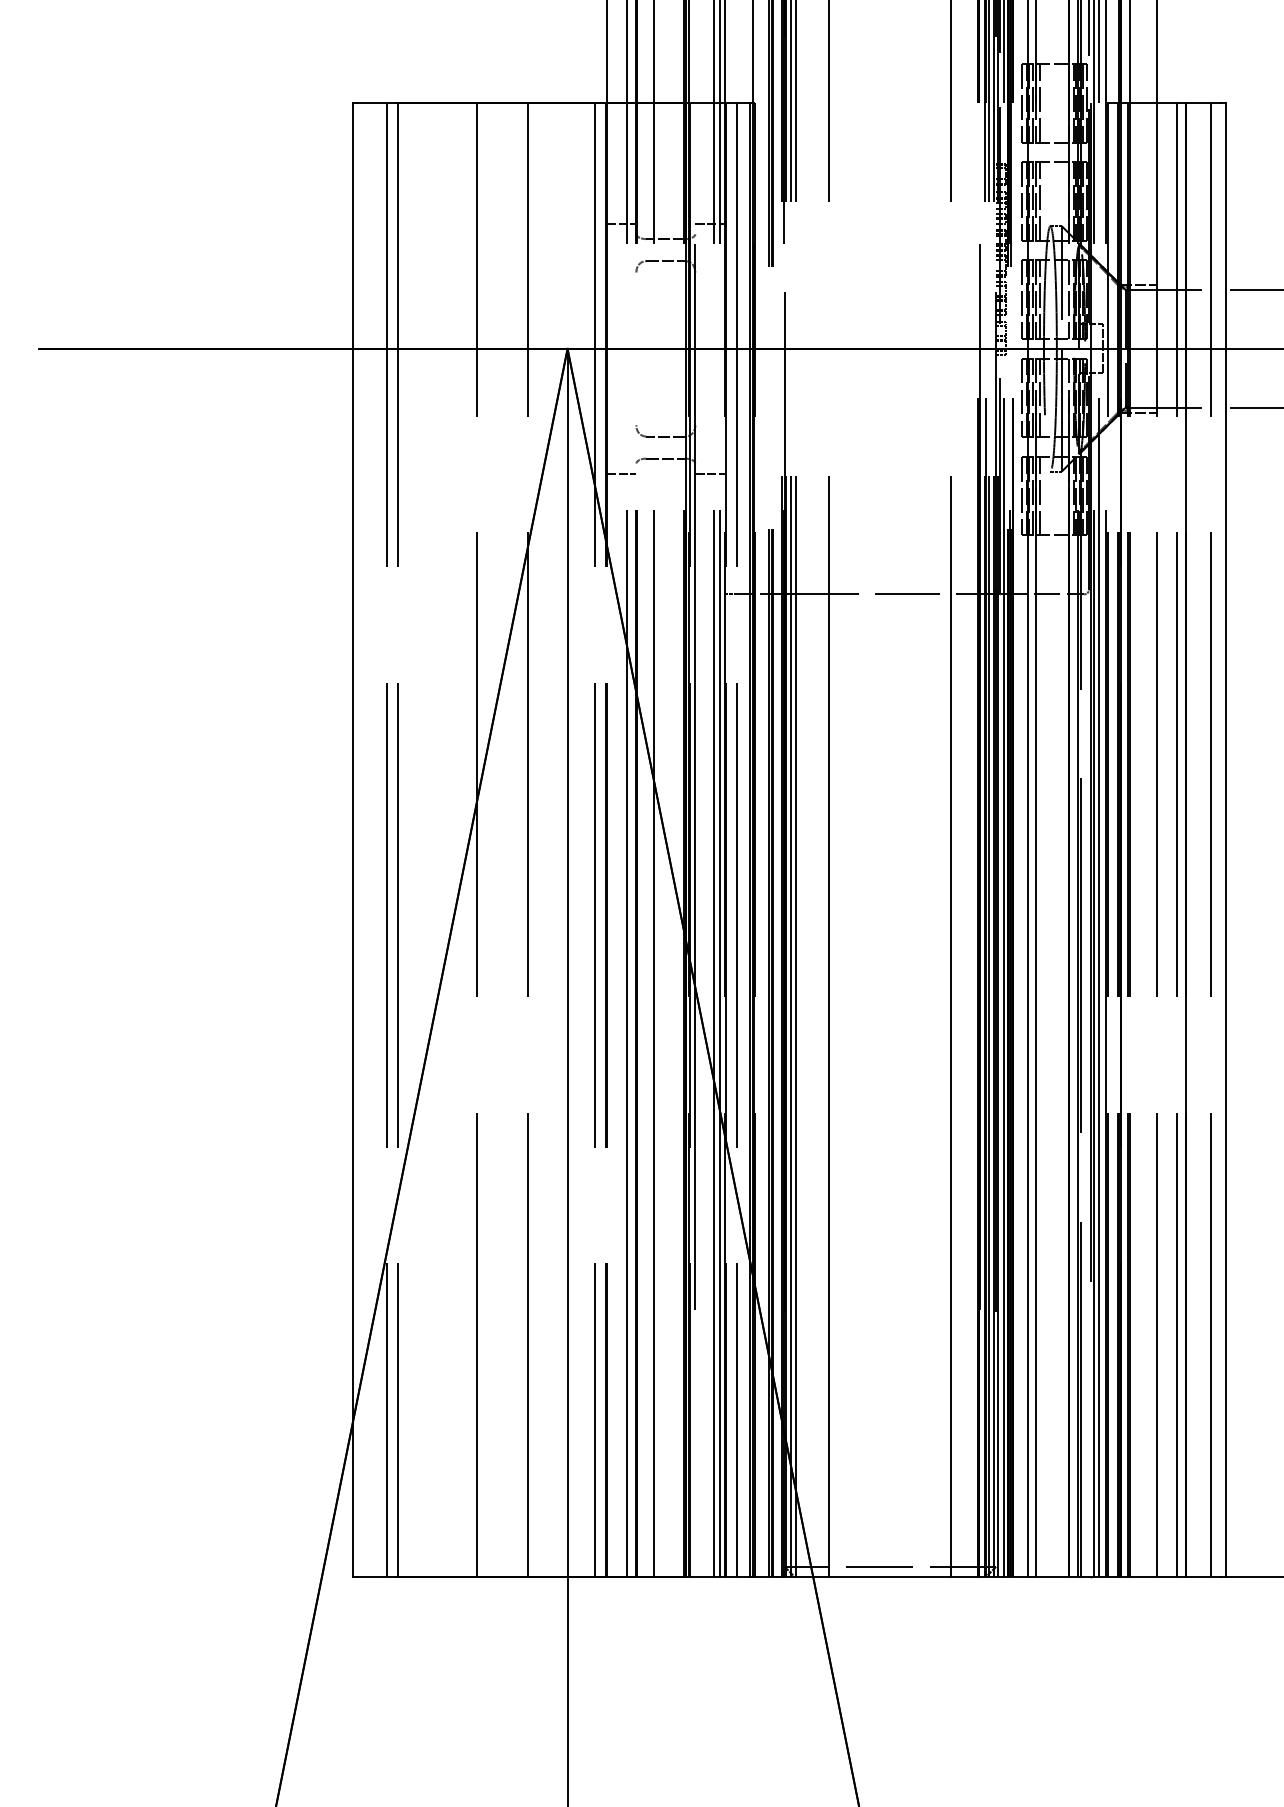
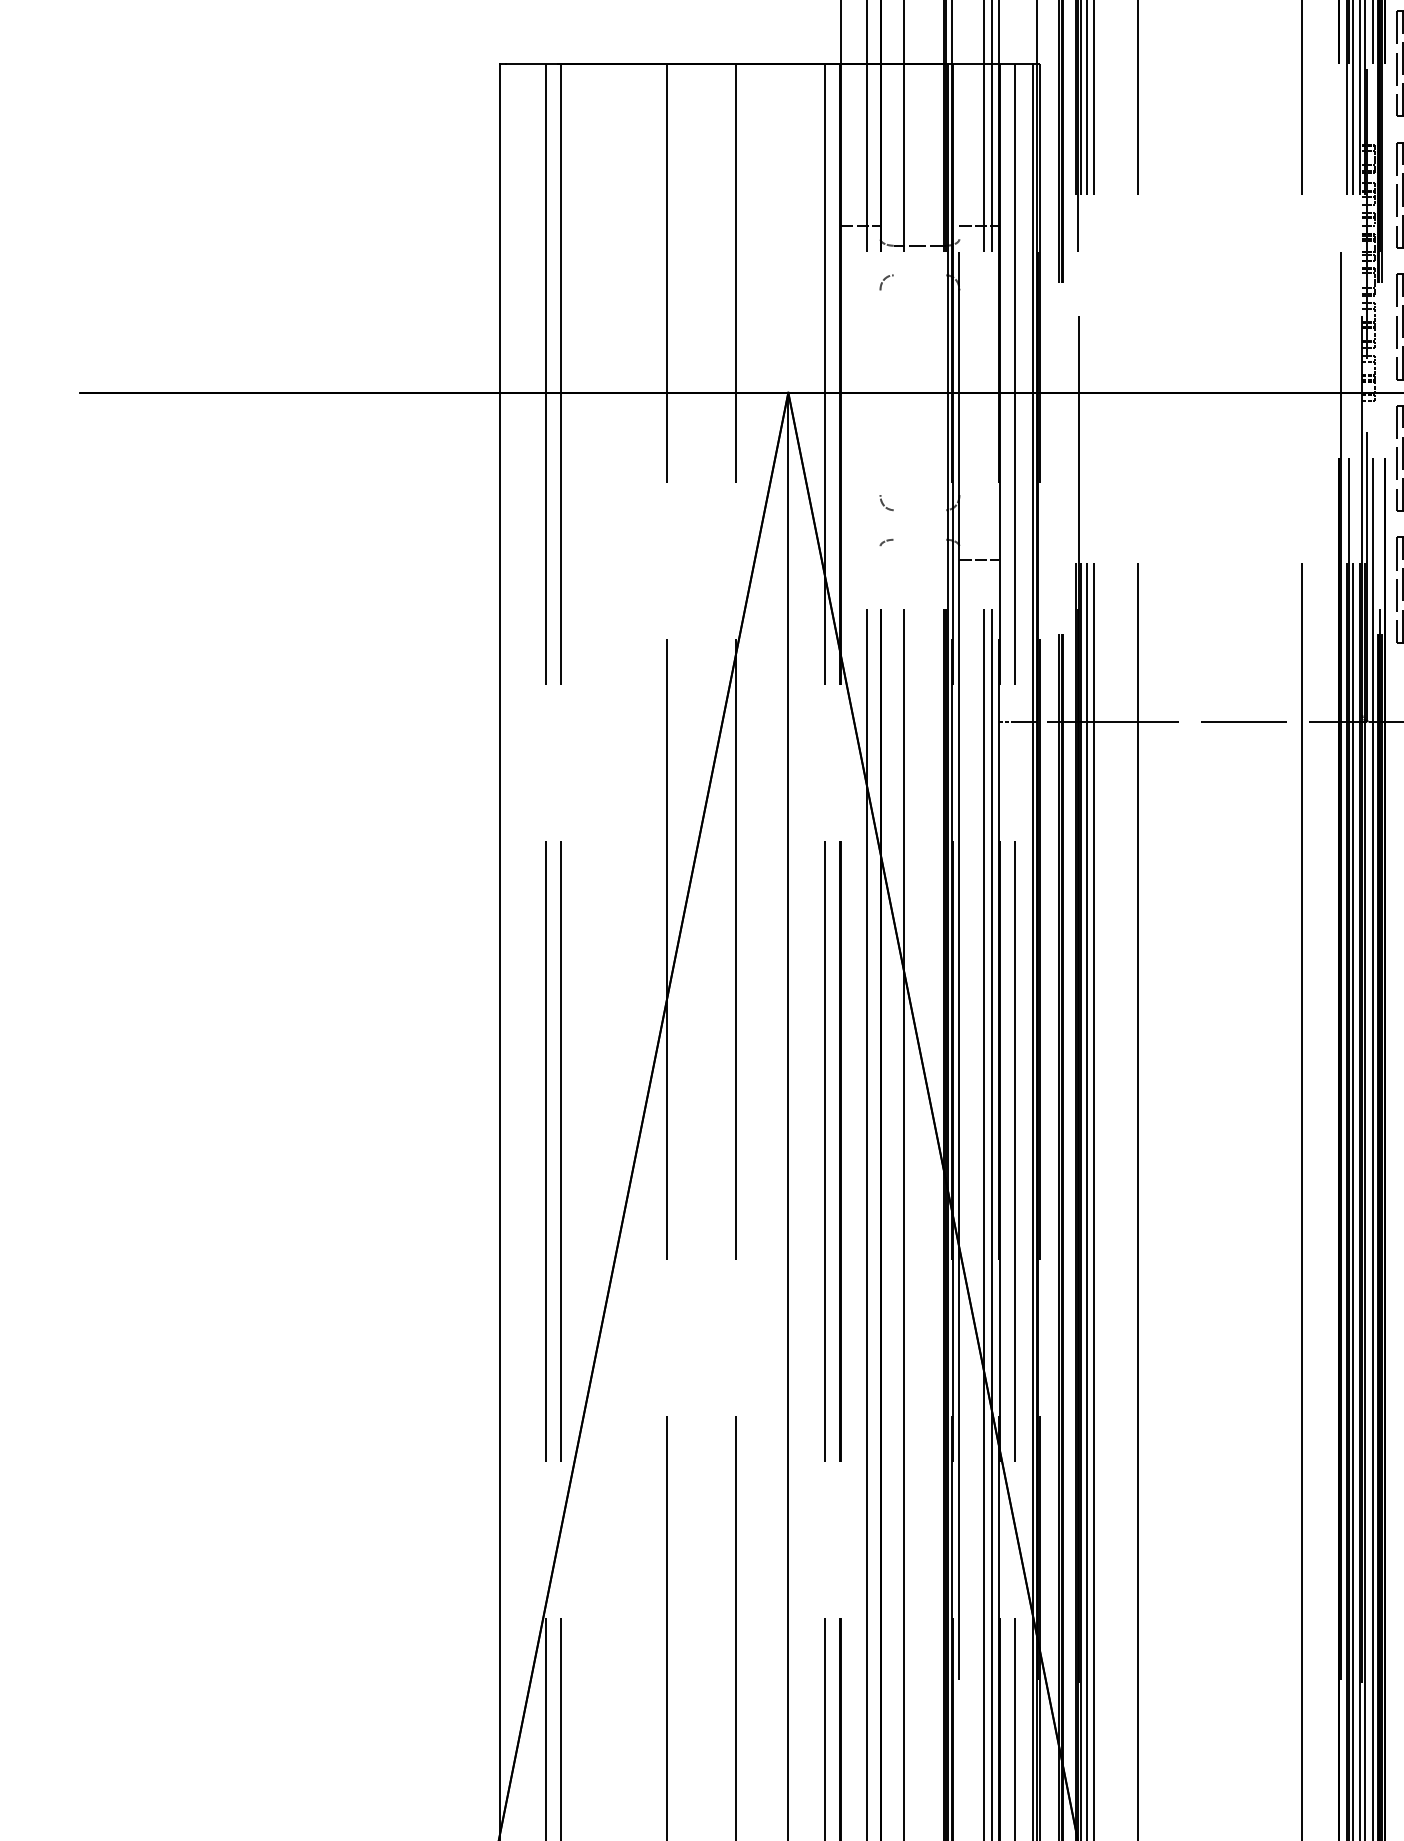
line: (665, 261) -> (919, 275), removed
line: (665, 436) -> (919, 510), removed
line: (665, 458) -> (919, 539), removed
line: (621, 473) -> (860, 559), removed

